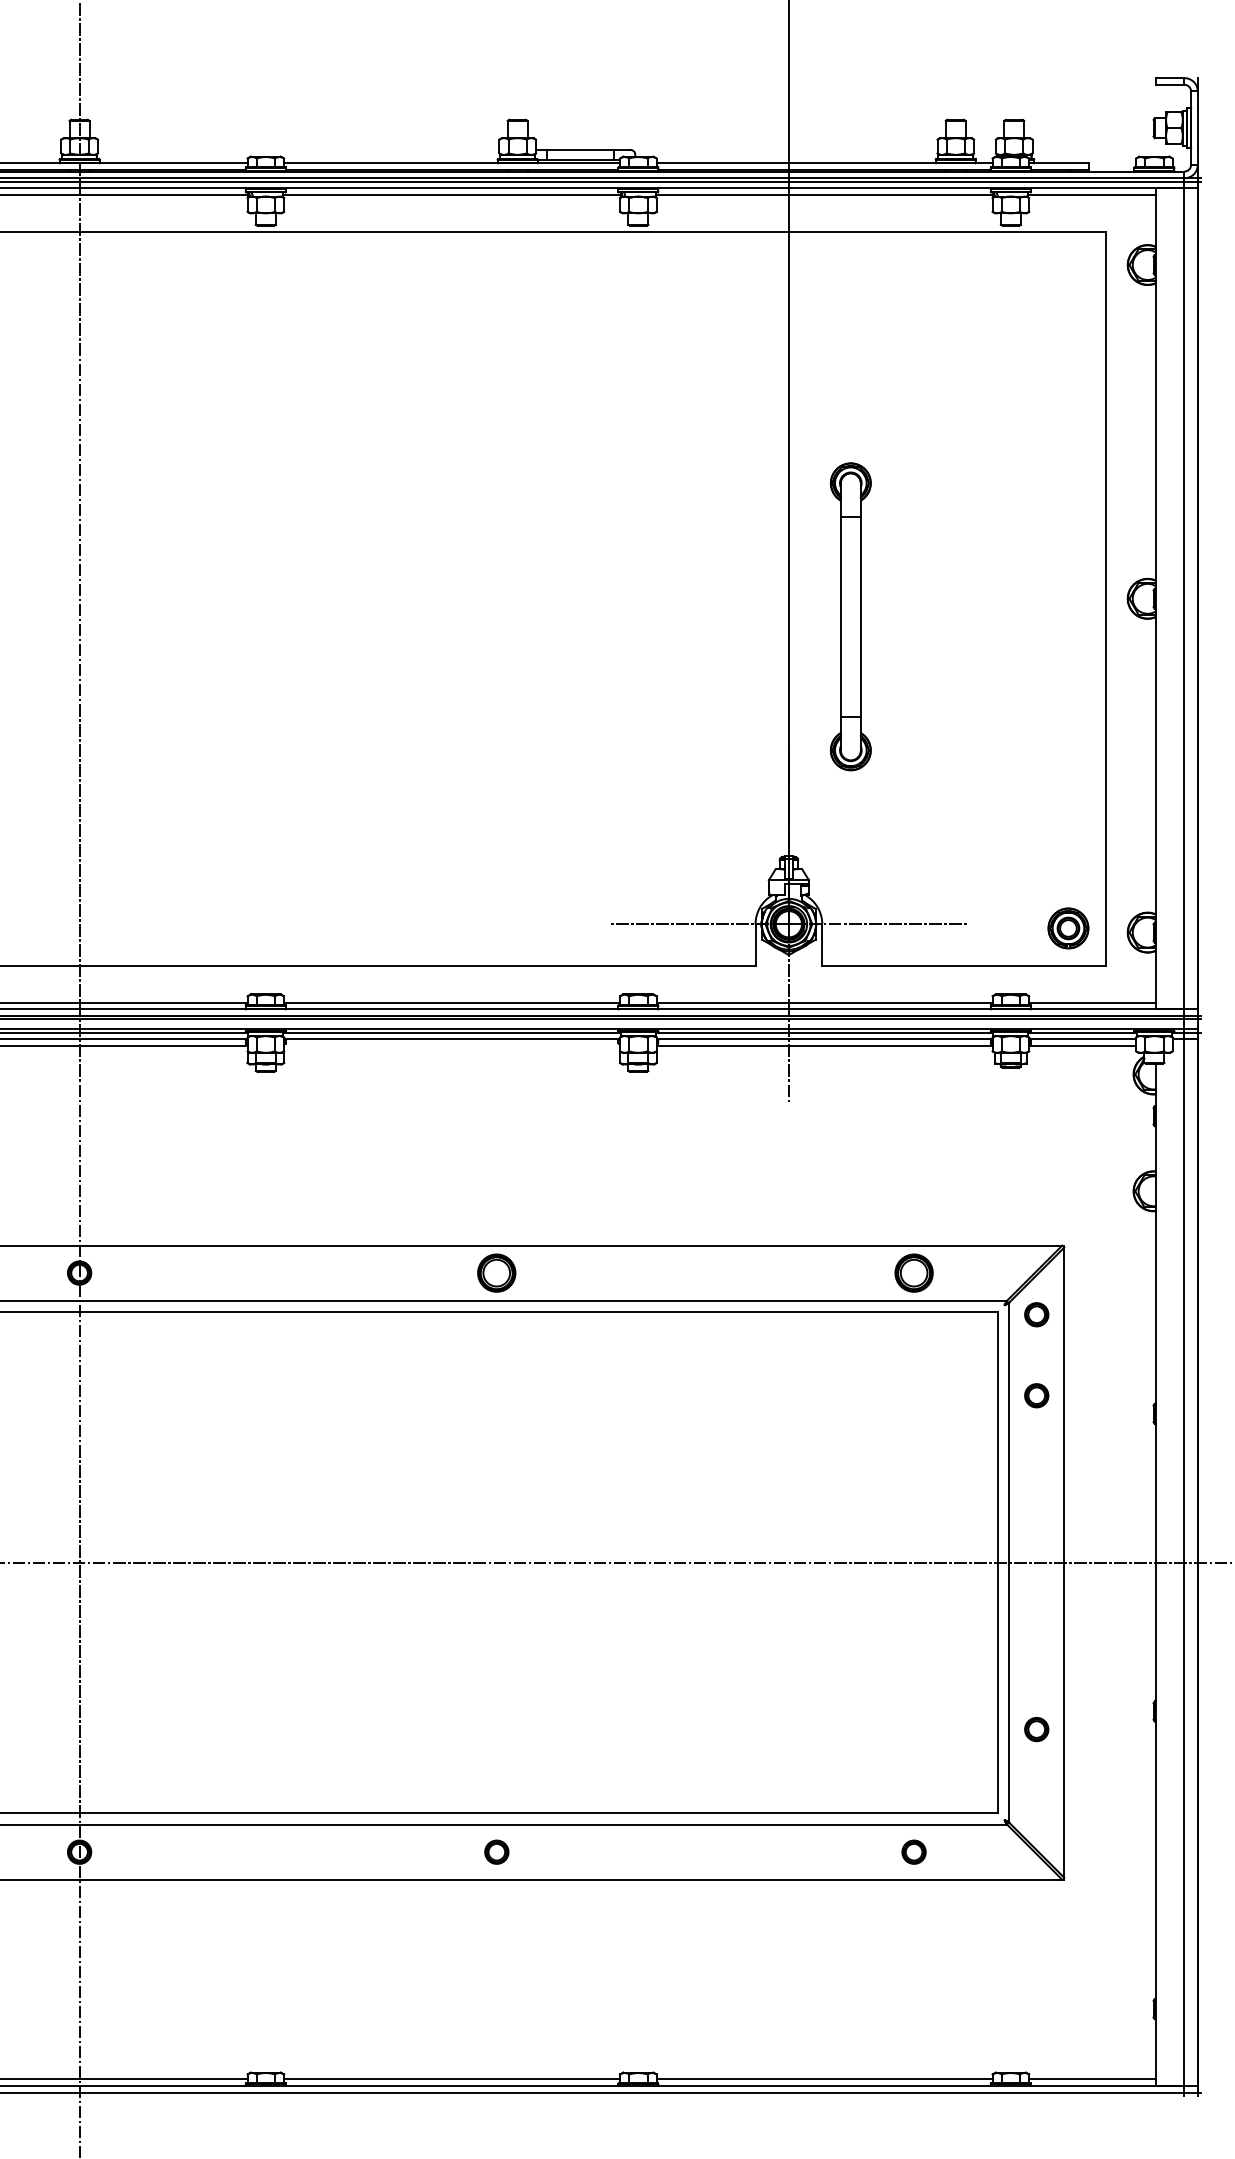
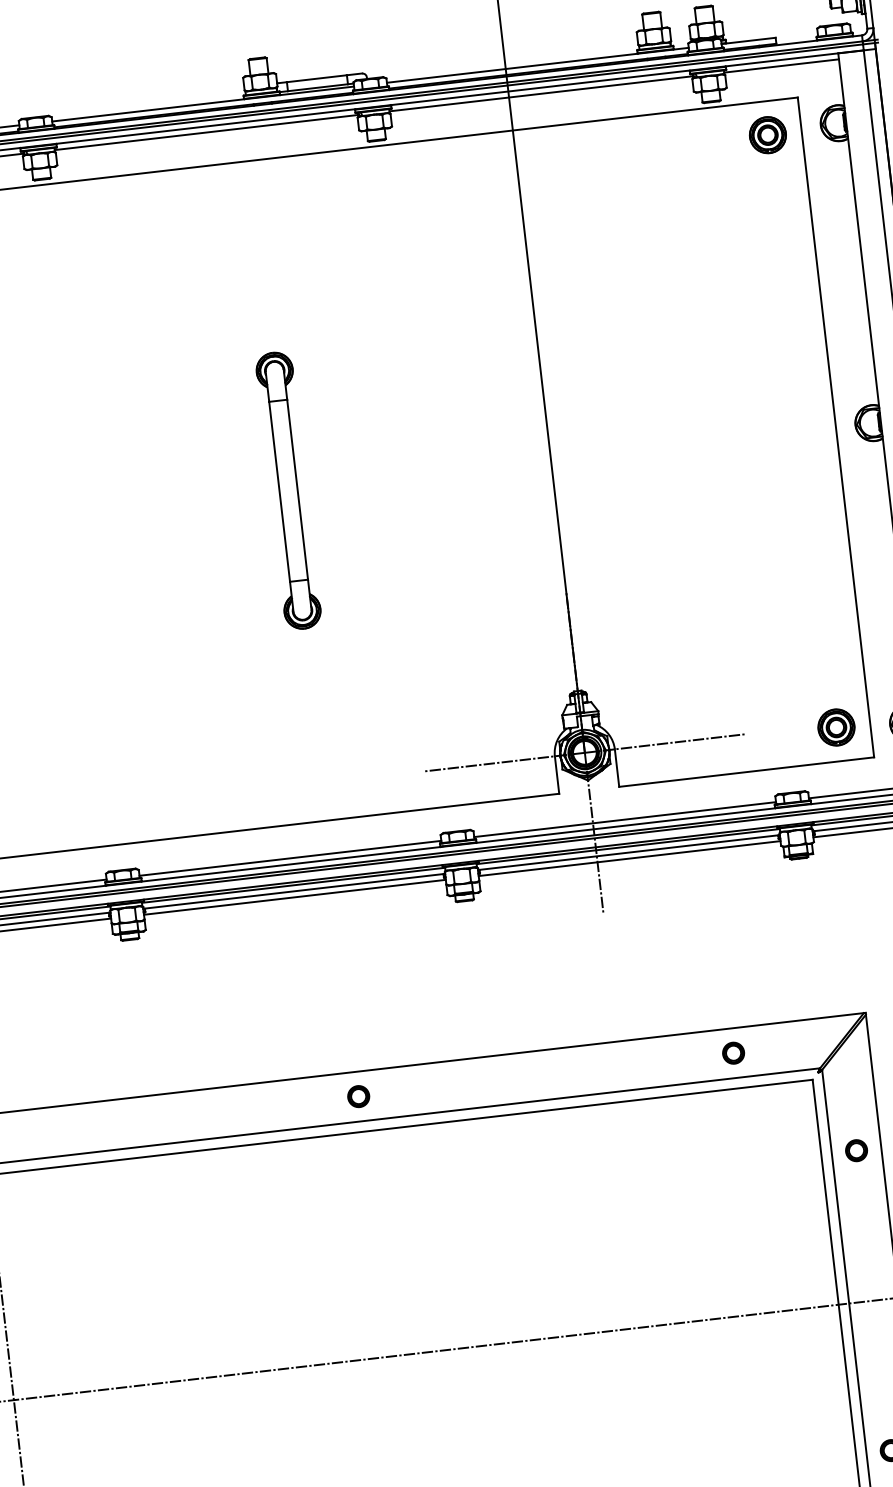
part: (1068, 269) -> (768, 135), added
part: (850, 616) -> (288, 490), moved
line: (452, 1046) -> (295, 897), added
part: (496, 1272) -> (358, 1096), size x0.62
part: (913, 1272) -> (733, 1052), size x0.62
part: (1036, 1314) -> (847, 1077), removed

